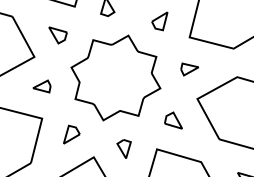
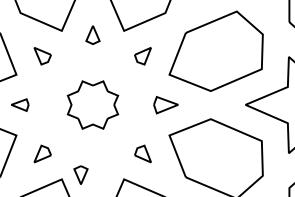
part: (189, 68) -> (165, 104), size x1.4
part: (115, 77) -> (92, 104), size x0.6
part: (124, 148) -> (80, 174), moved

